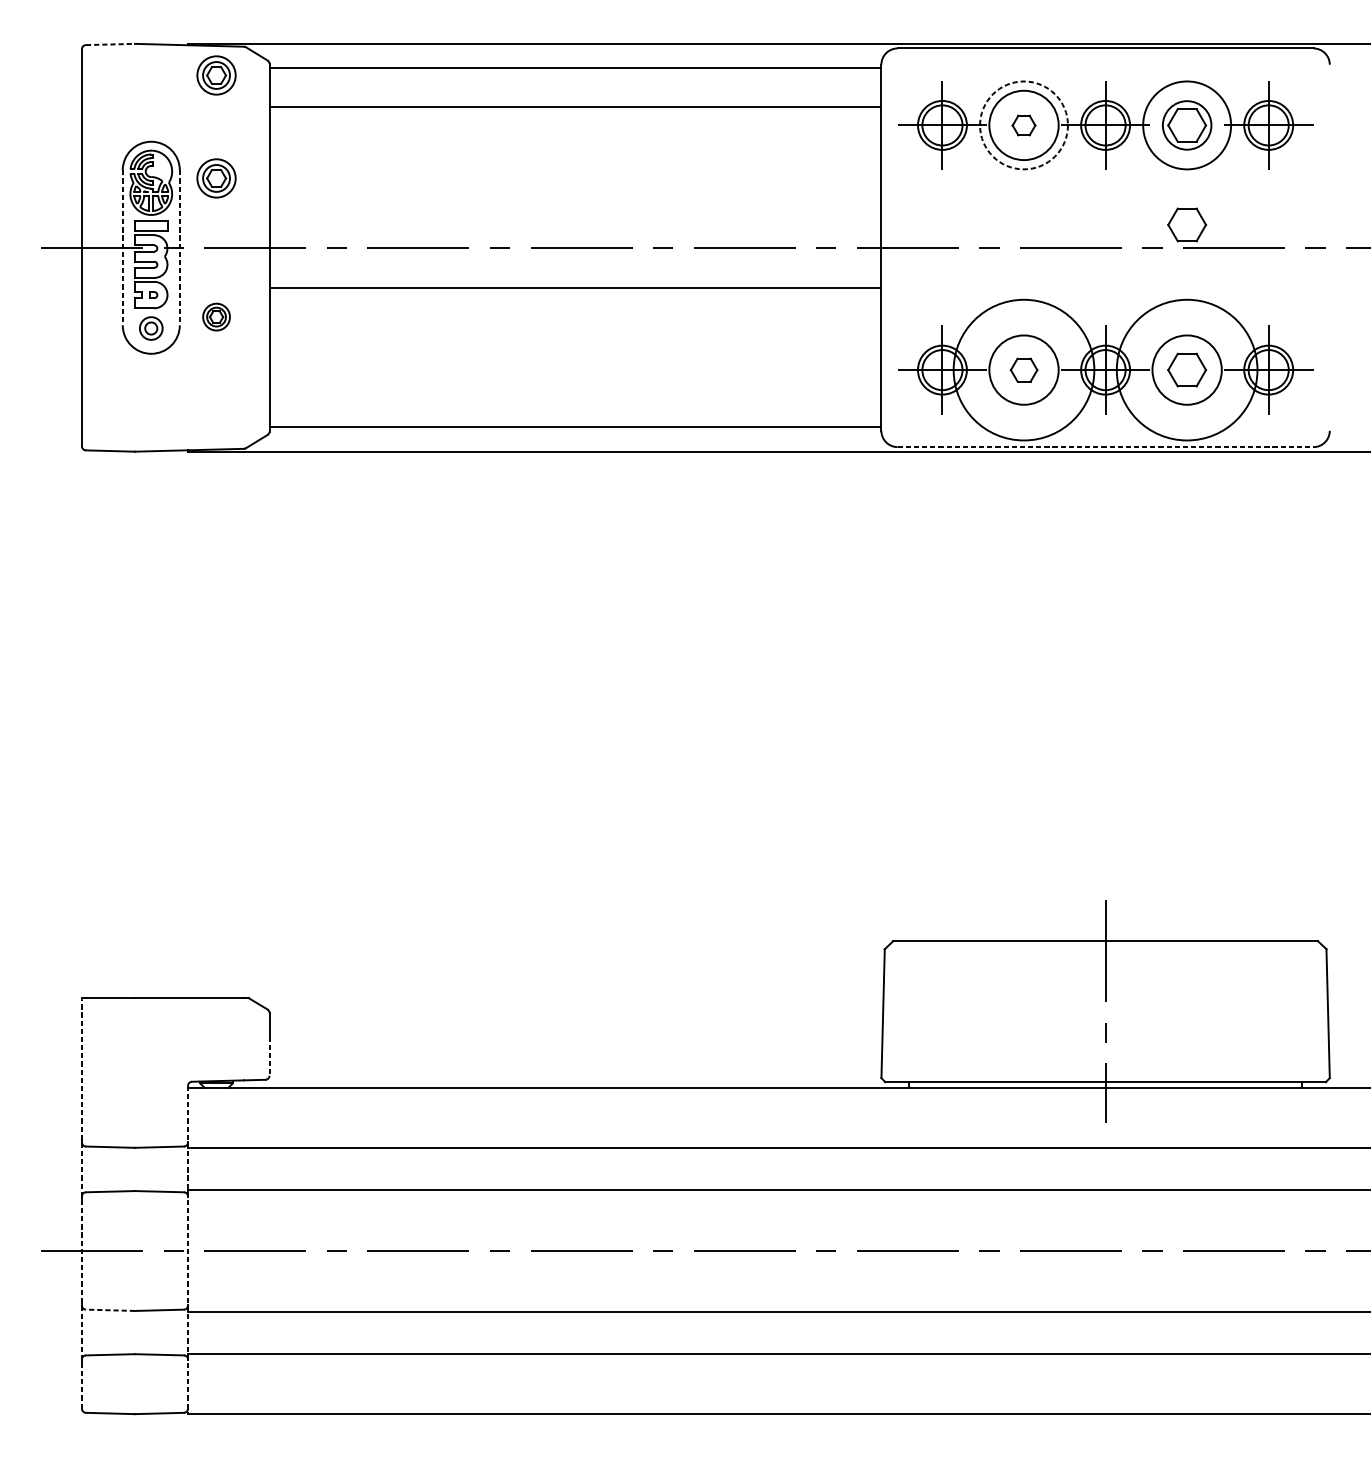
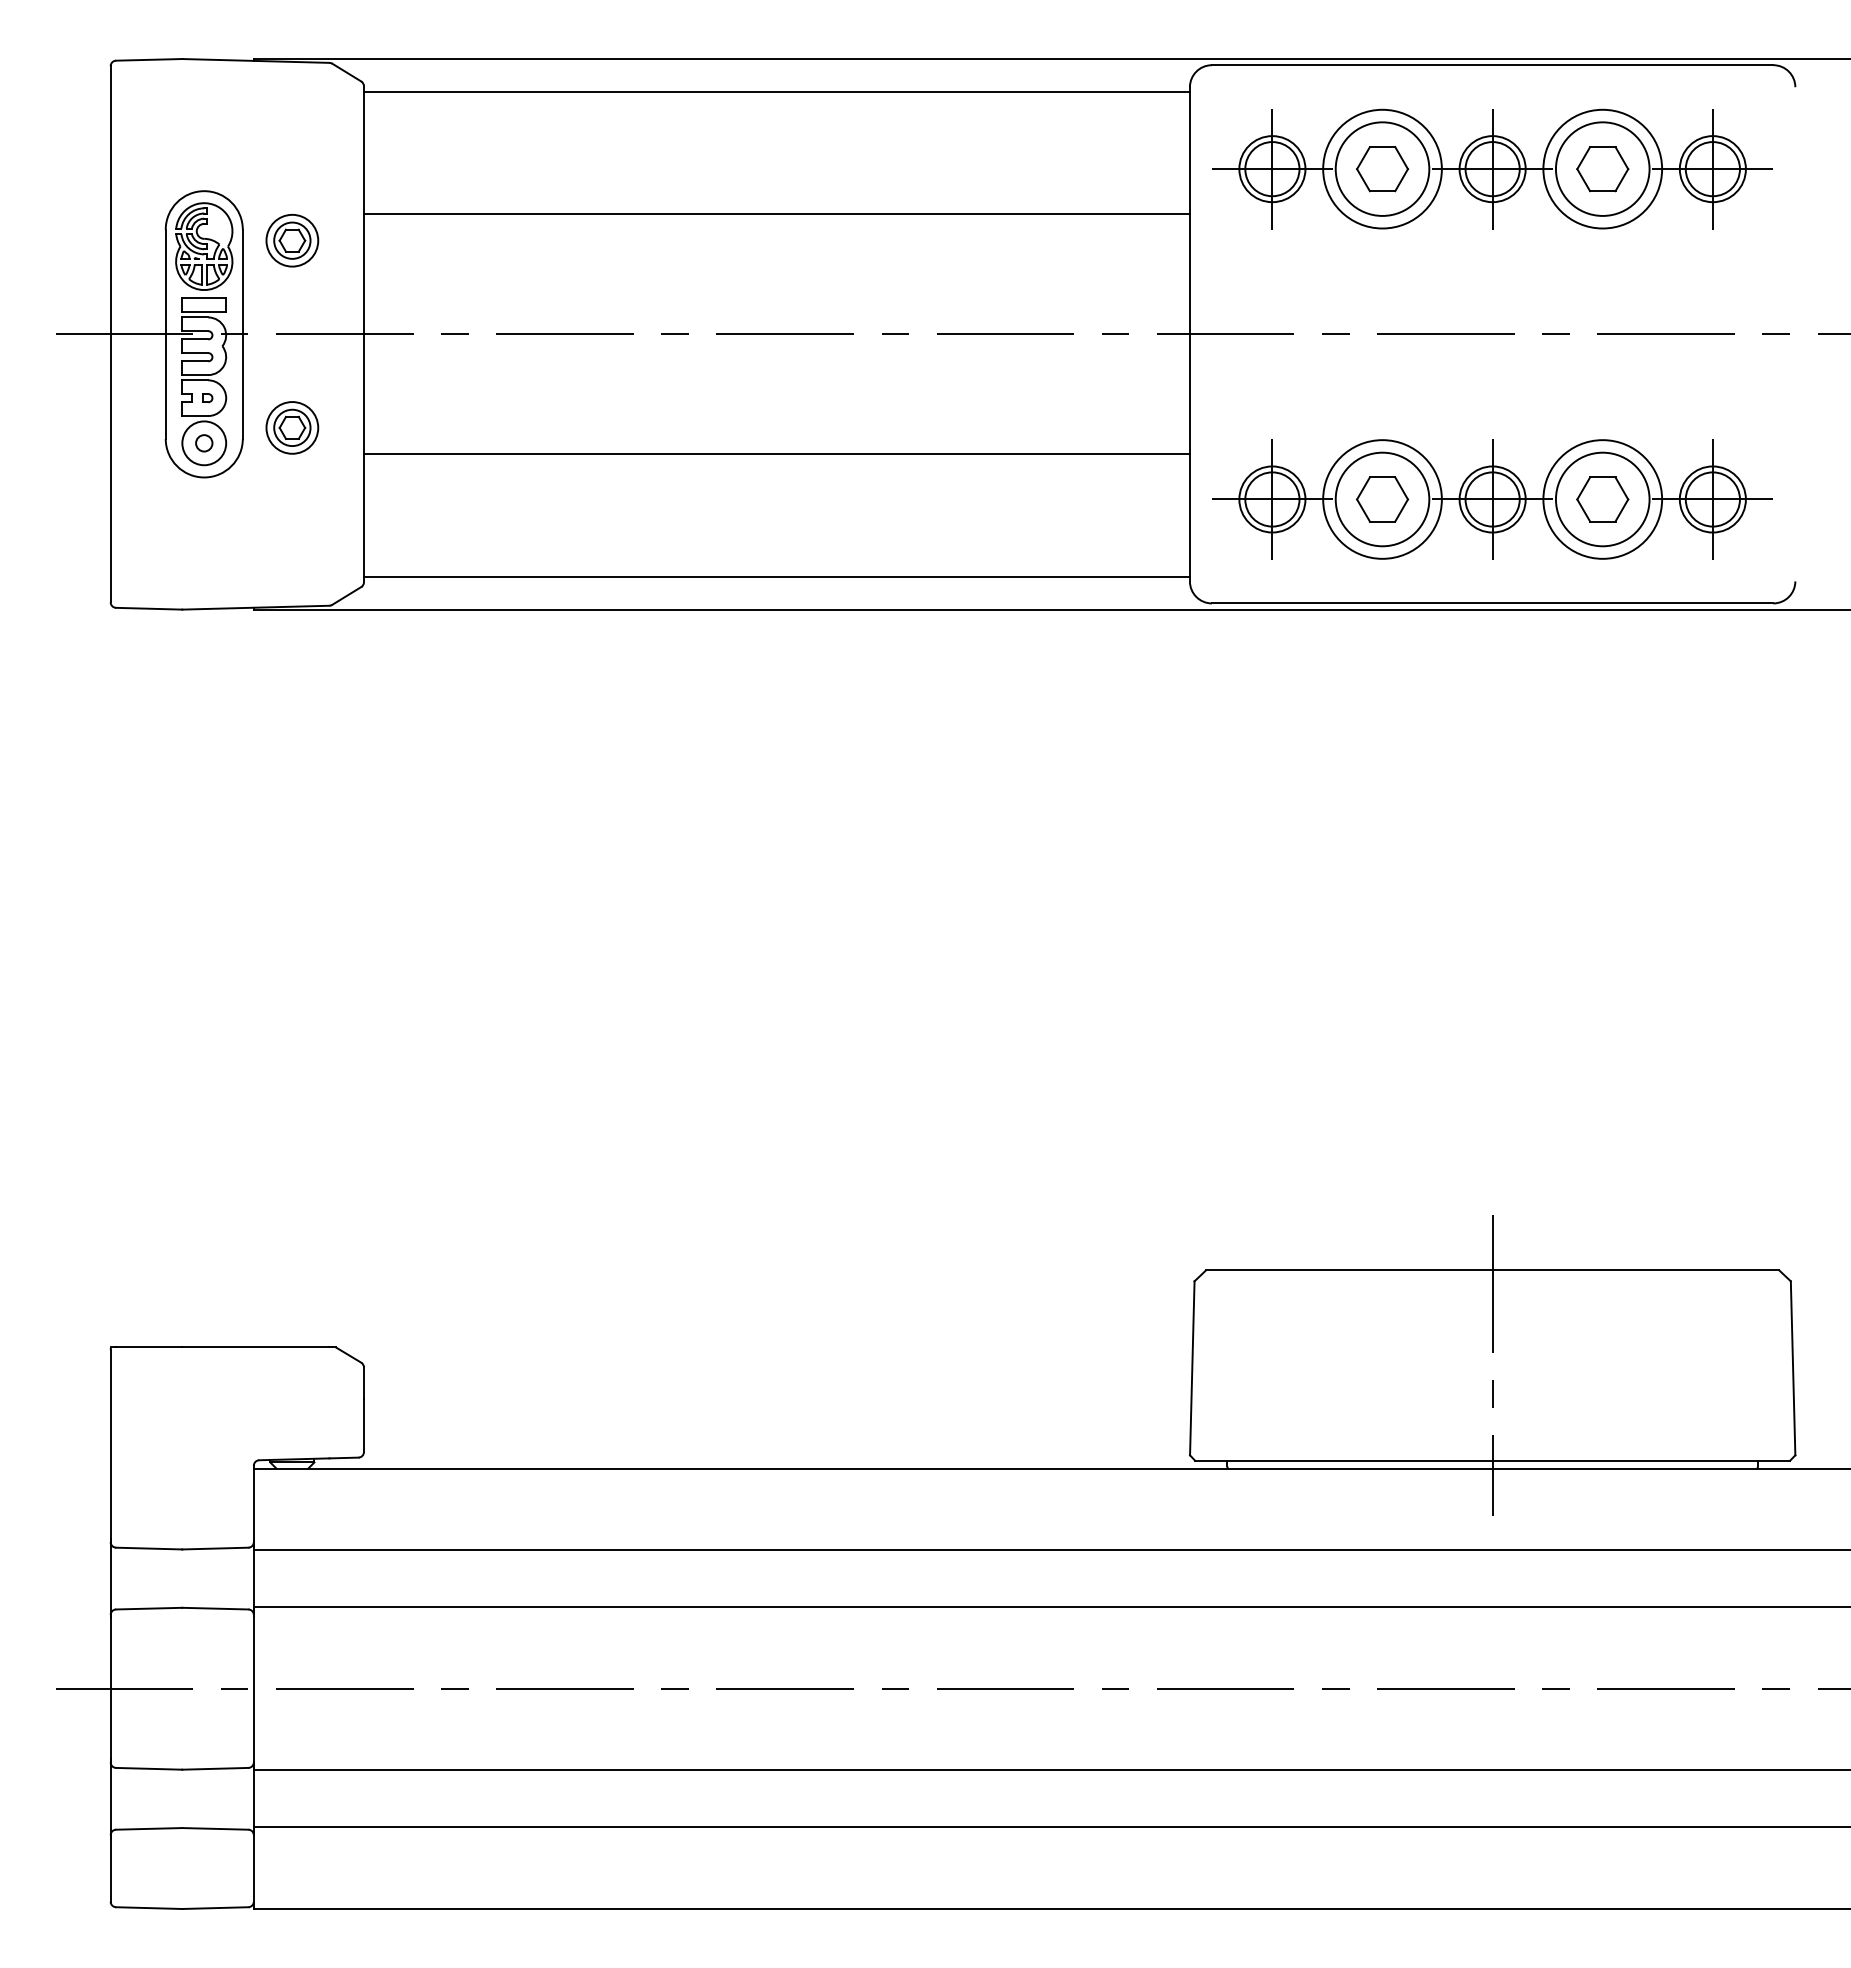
line: (110, 44) -> (149, 59), dashed -> solid
part: (216, 75) -> (292, 101), removed
line: (575, 107) -> (776, 214), moved
circle: (1023, 124) -> (1382, 168), dashed -> solid
circle: (1186, 124) -> (1602, 168), size x1.43
part: (1023, 125) -> (1382, 169), size x1.67
part: (1186, 224) -> (1602, 303), removed
line: (122, 247) -> (165, 334), dashed -> solid
line: (179, 247) -> (242, 334), dashed -> solid
line: (575, 287) -> (776, 454), moved
part: (216, 316) -> (292, 427), size x1.43
circle: (151, 328) -> (204, 443), size x1.43
circle: (1023, 370) -> (1382, 499), size x0.62
part: (1023, 370) -> (1382, 499), size x1.43
circle: (1186, 370) -> (1602, 499), size x0.62
line: (1105, 447) -> (1492, 603), dashed -> solid
line: (269, 1056) -> (363, 1426), dashed -> solid
line: (81, 1204) -> (110, 1625), dashed -> solid
line: (187, 1250) -> (253, 1687), dashed -> solid
line: (109, 1310) -> (148, 1768), dashed -> solid

